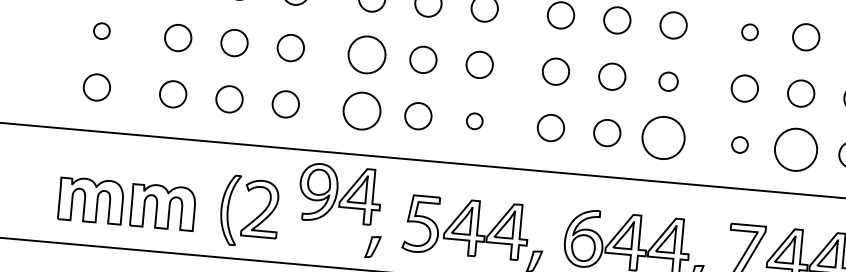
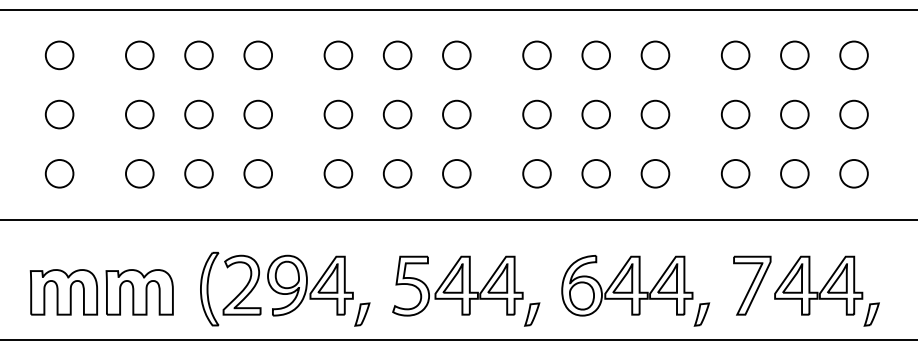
part: (101, 31) -> (59, 114), size x1.67
part: (749, 32) -> (735, 55), size x1.67
part: (367, 54) -> (338, 114), size x0.71
part: (668, 81) -> (655, 114), size x1.43
part: (362, 110) -> (338, 173), size x0.71
part: (474, 120) -> (456, 173), size x1.67
part: (663, 137) -> (655, 173), size x0.62
part: (739, 144) -> (735, 173), size x1.67
part: (795, 149) -> (794, 173), size x0.62
part: (340, 194) -> (310, 285), moved

